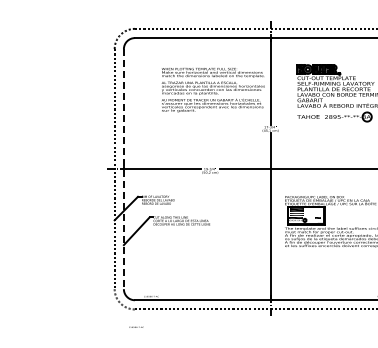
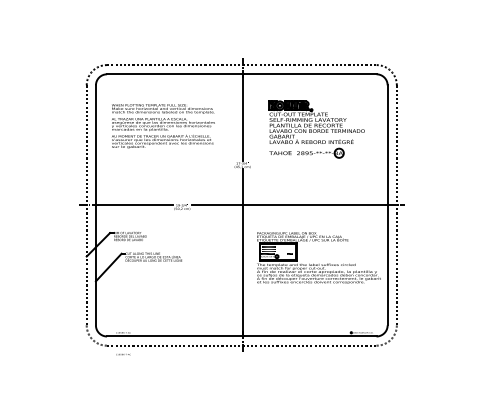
text: (213, 90) -> (163, 126), moved
line: (123, 169) -> (95, 205), dashed -> solid
text: (136, 327) -> (123, 354), moved

